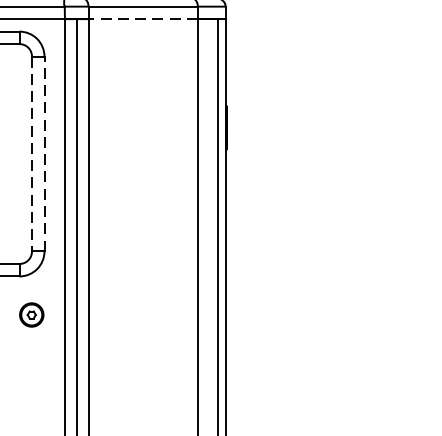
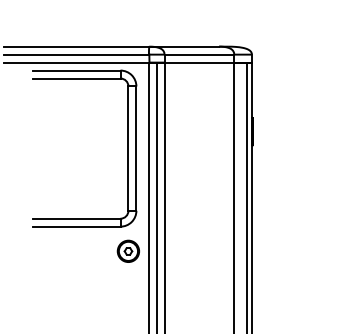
line: (143, 18) -> (199, 62), dashed -> solid
line: (44, 153) -> (136, 148), dashed -> solid
line: (32, 155) -> (128, 149), dashed -> solid
part: (30, 313) -> (127, 250), size x1.43

